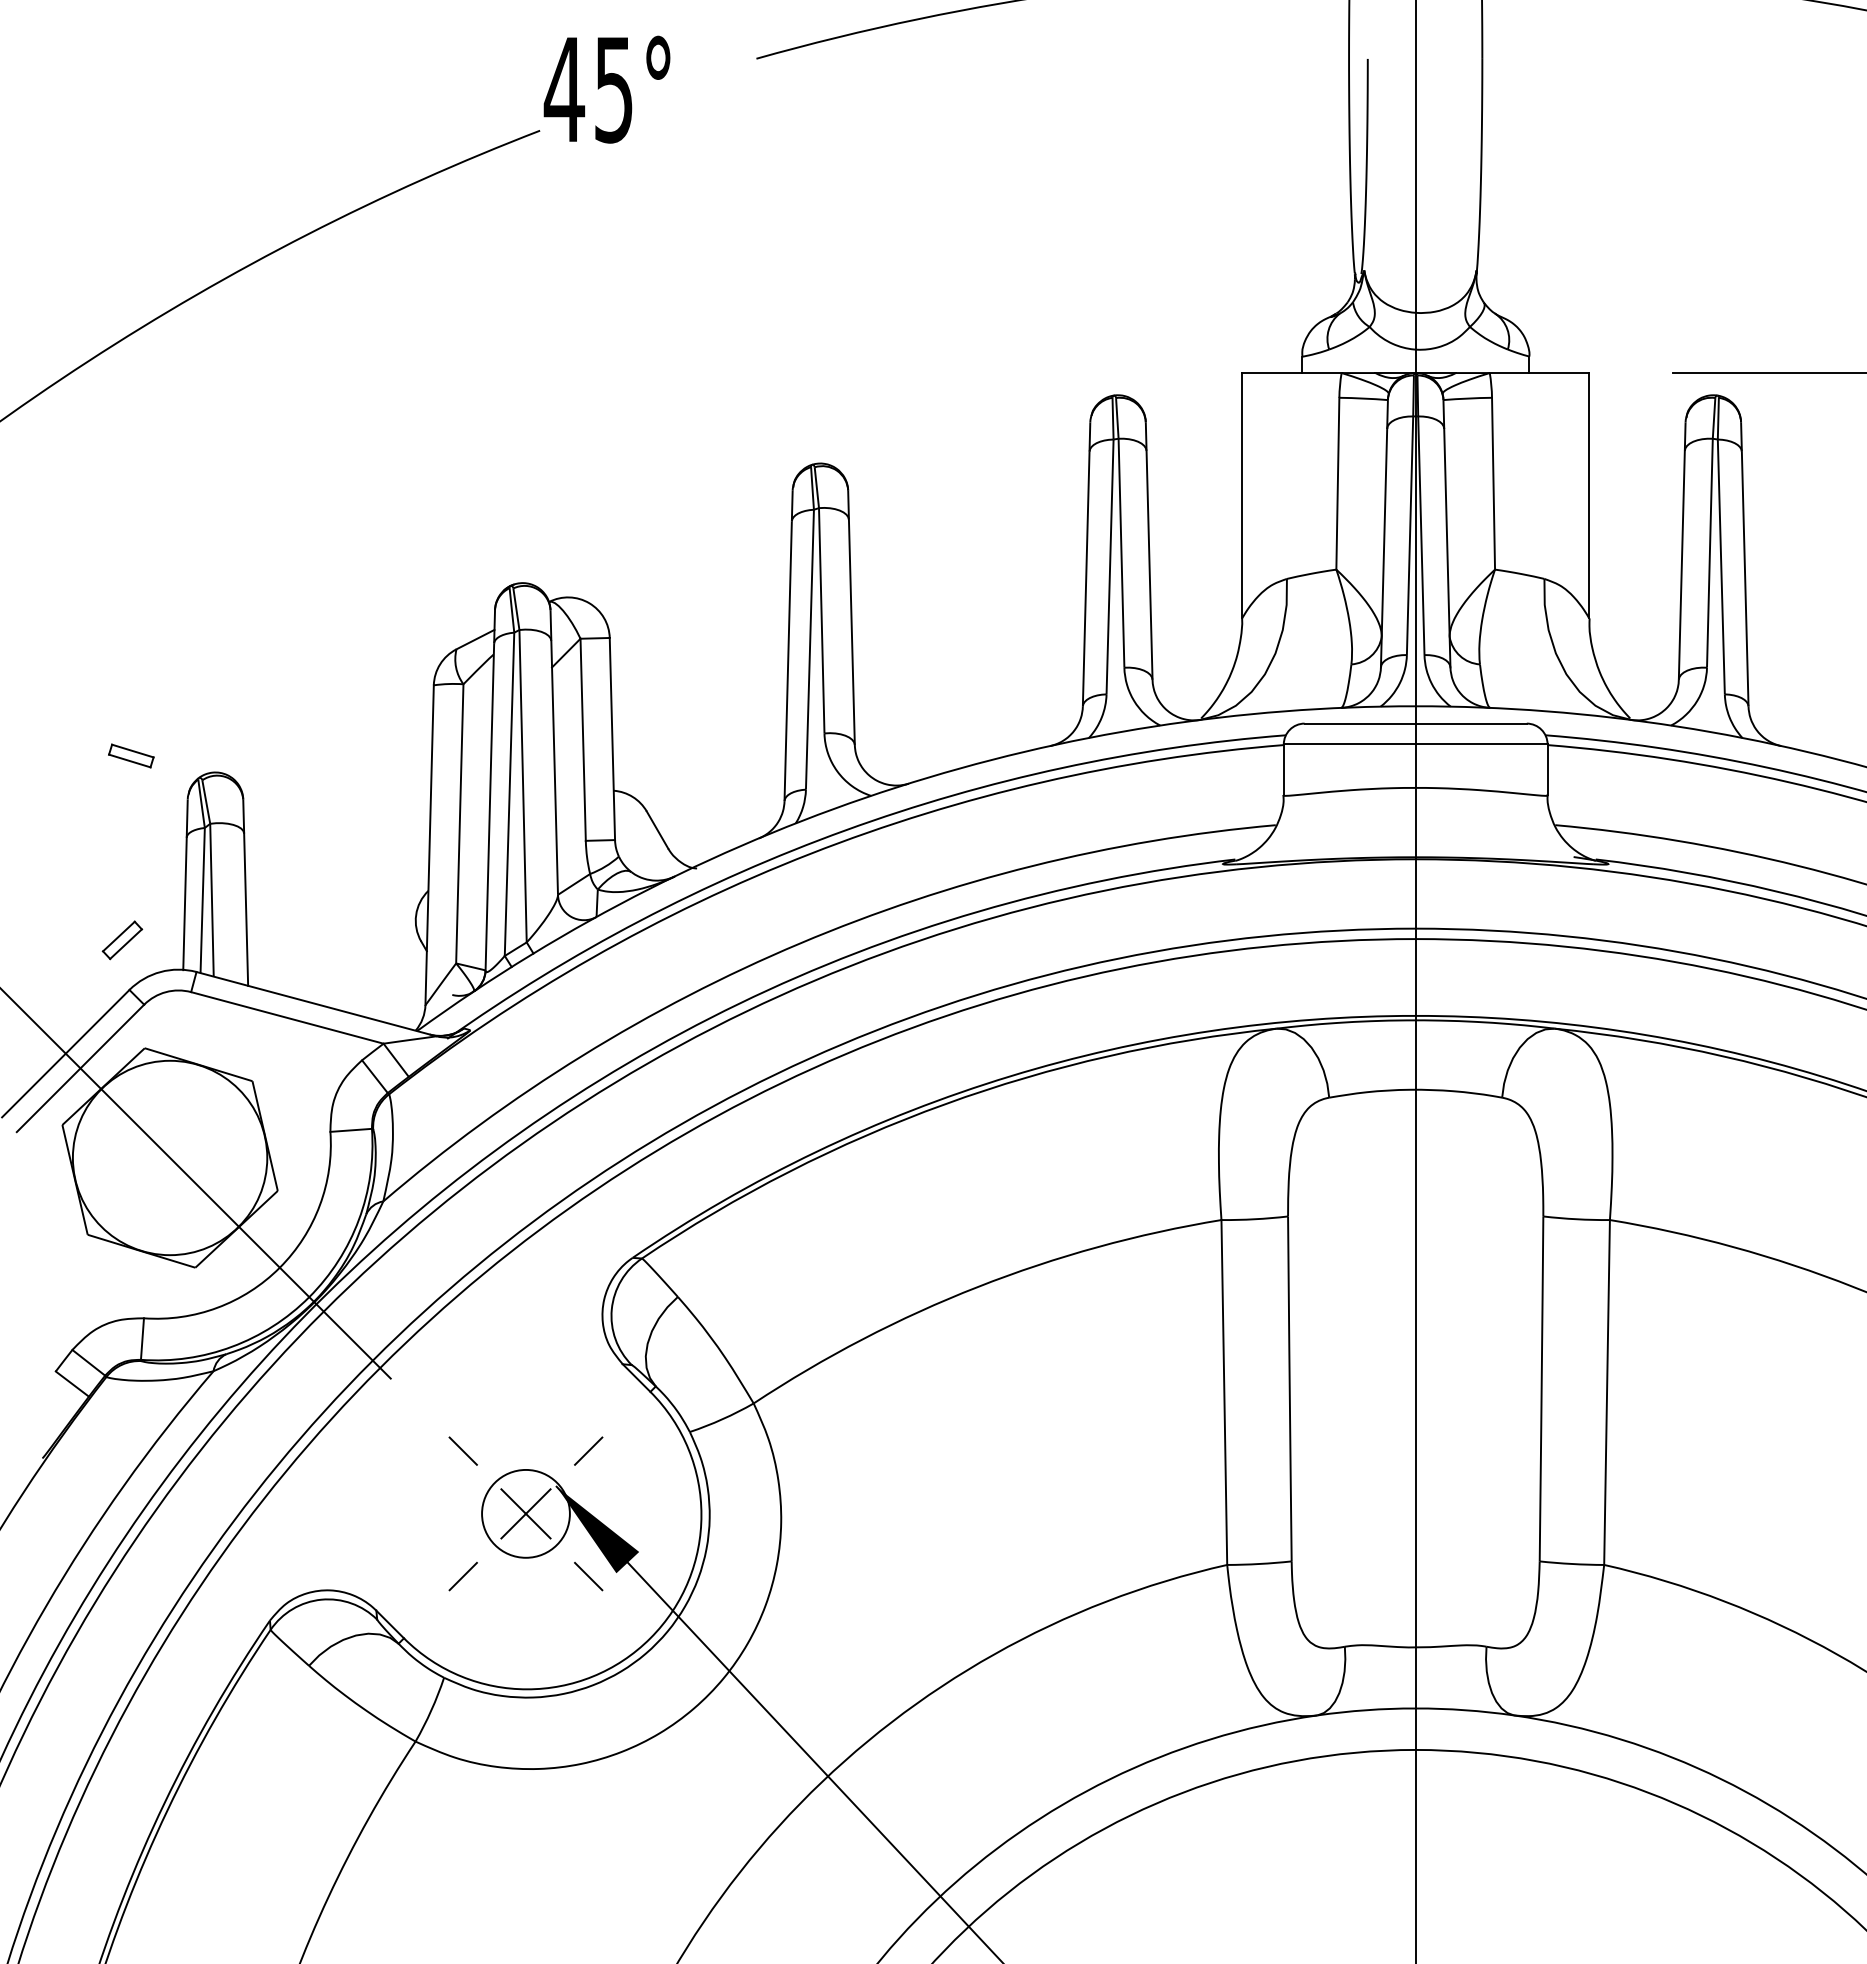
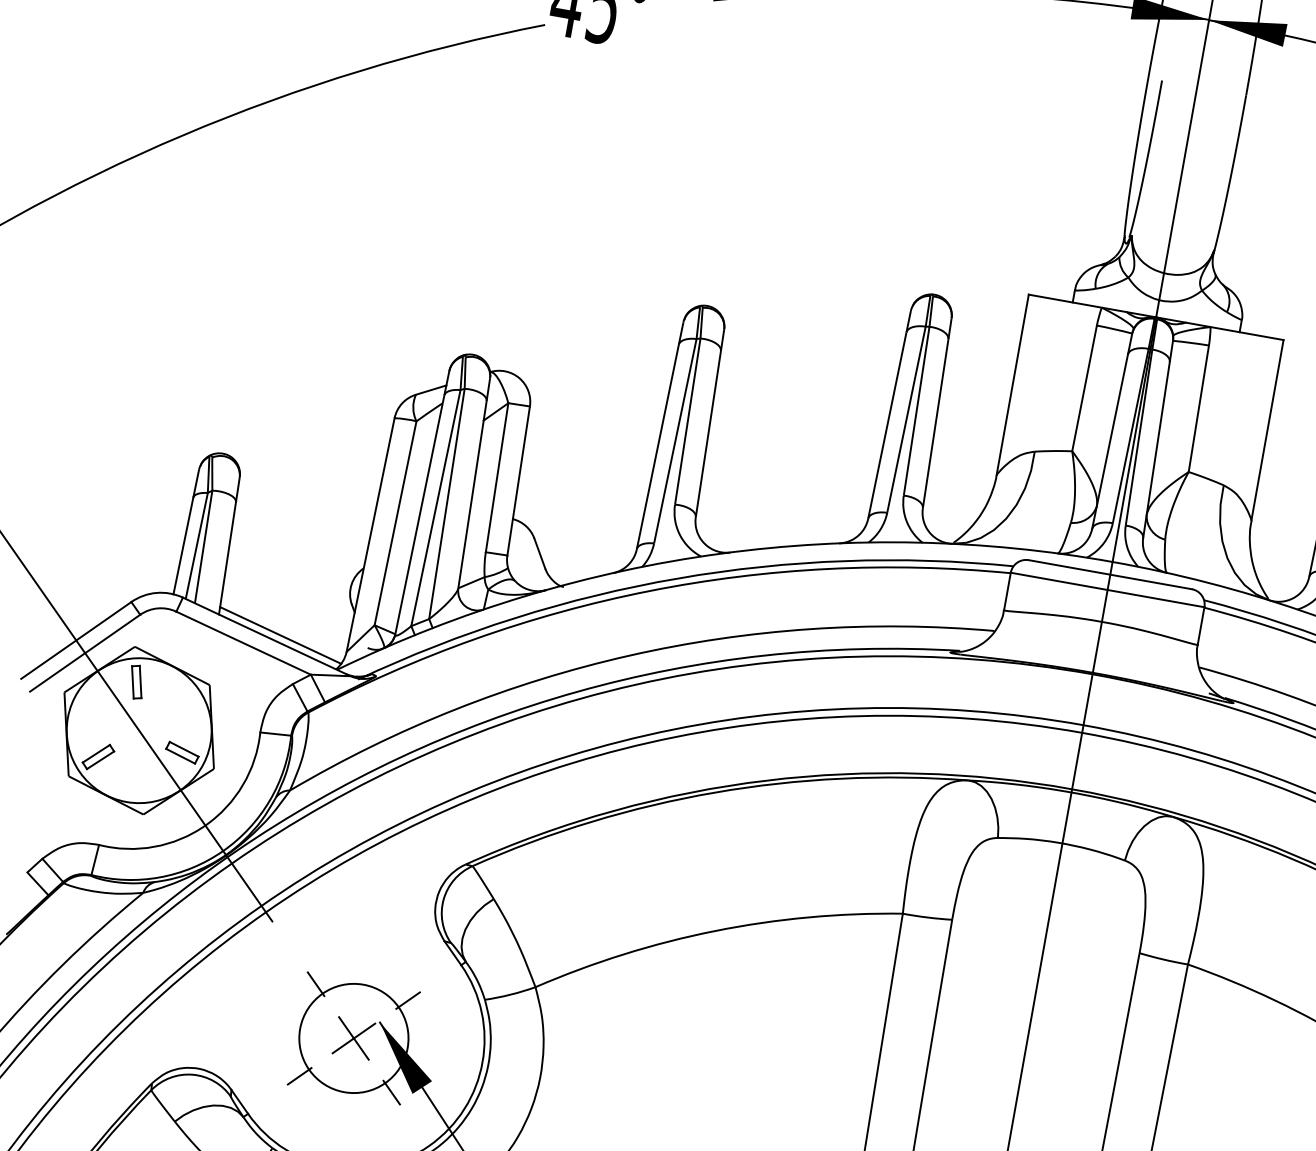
part: (131, 755) -> (182, 752), moved
part: (122, 940) -> (98, 757), moved
line: (334, 998) -> (280, 635), added
part: (155, 1094) -> (136, 682), added
circle: (525, 1513) -> (353, 1038), size x1.67

